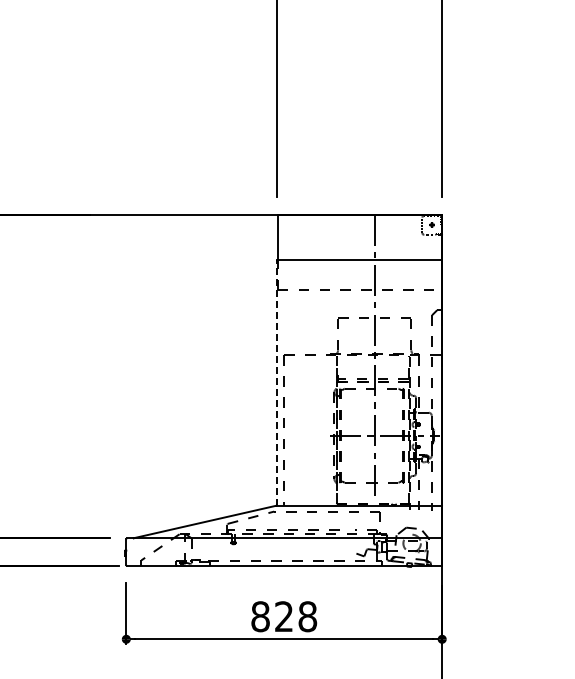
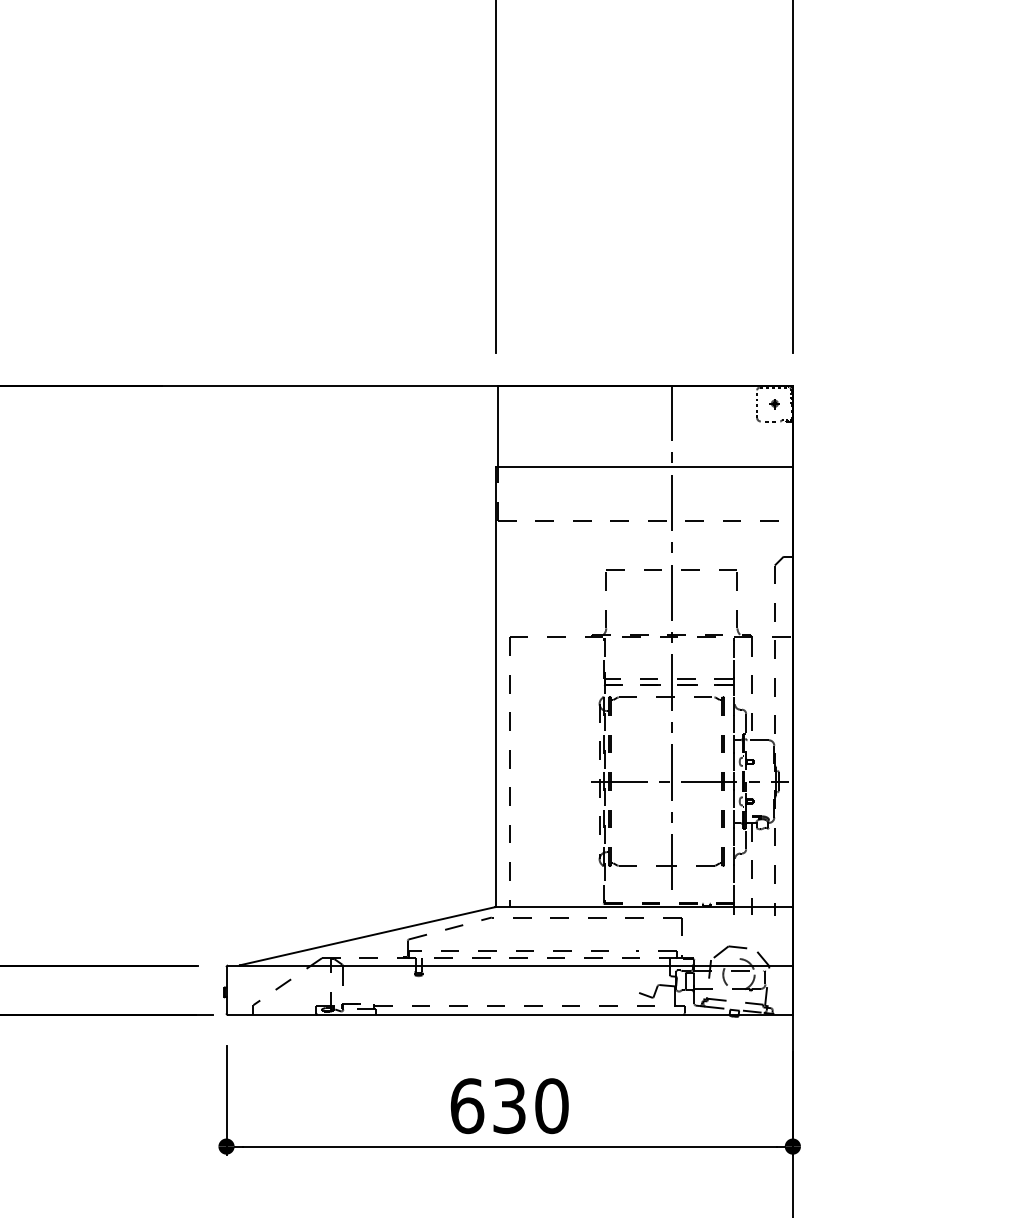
line: (276, 382) -> (495, 686), dashed -> solid
text: (284, 616) -> (510, 1105), 828 -> 630

